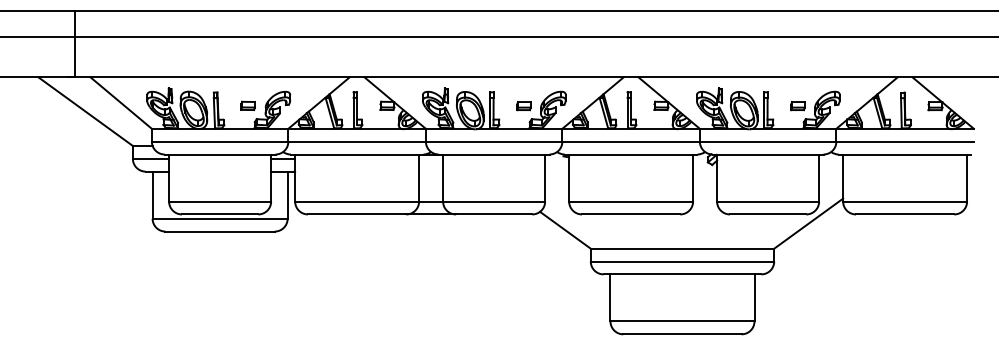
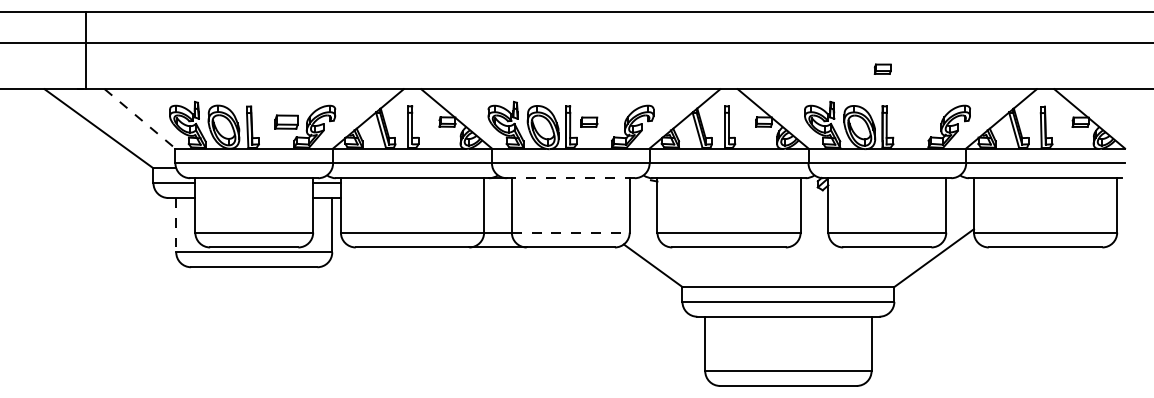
line: (121, 103) -> (140, 119), solid -> dashed
part: (248, 105) -> (286, 121), size x1.4
part: (524, 105) -> (589, 121), moved
part: (797, 105) -> (882, 68), moved
line: (493, 154) -> (570, 178), solid -> dashed
line: (152, 195) -> (176, 225), solid -> dashed
line: (493, 201) -> (570, 232), solid -> dashed

